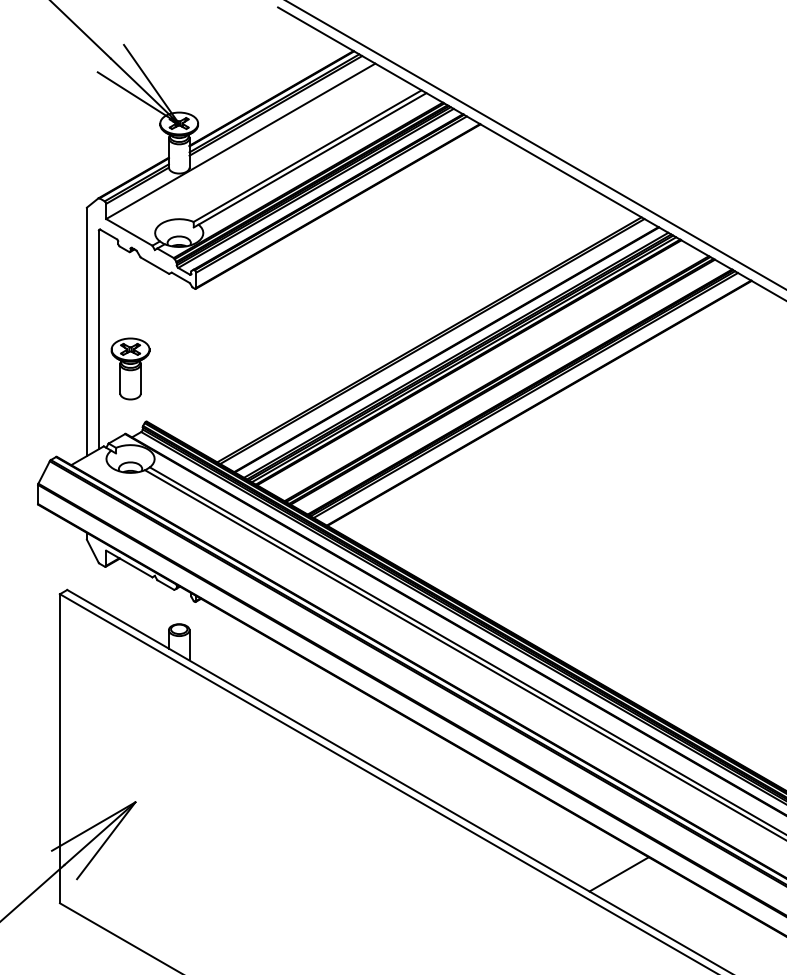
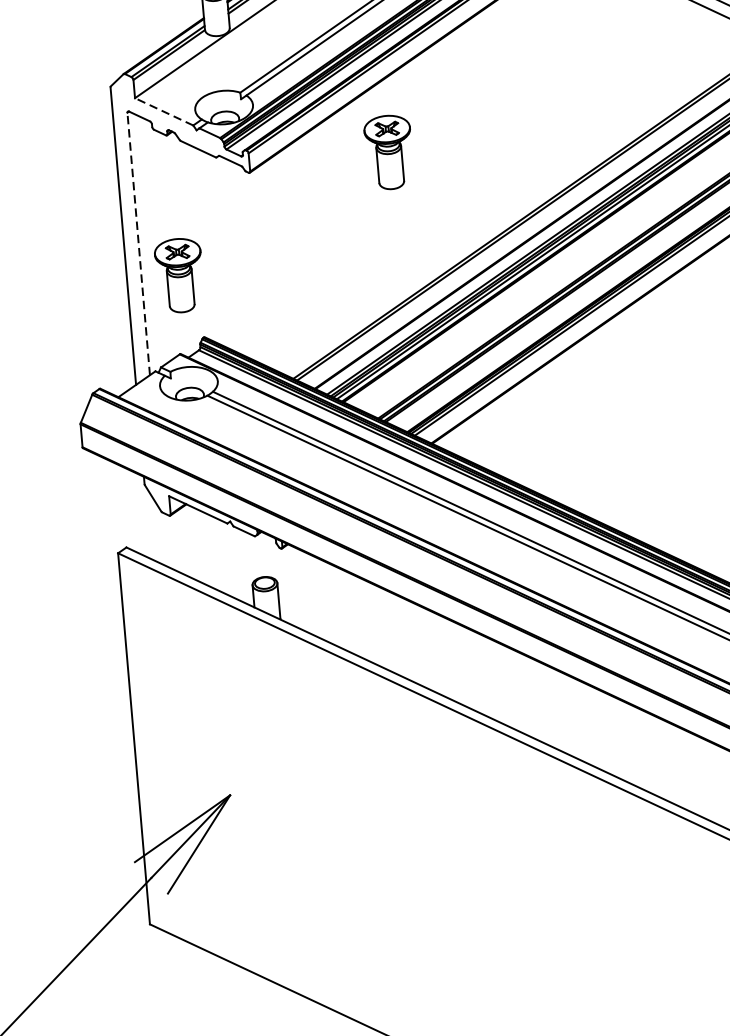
line: (129, 232) -> (164, 111), solid -> dashed
part: (312, 281) -> (389, 151), added
line: (98, 339) -> (138, 243), solid -> dashed

